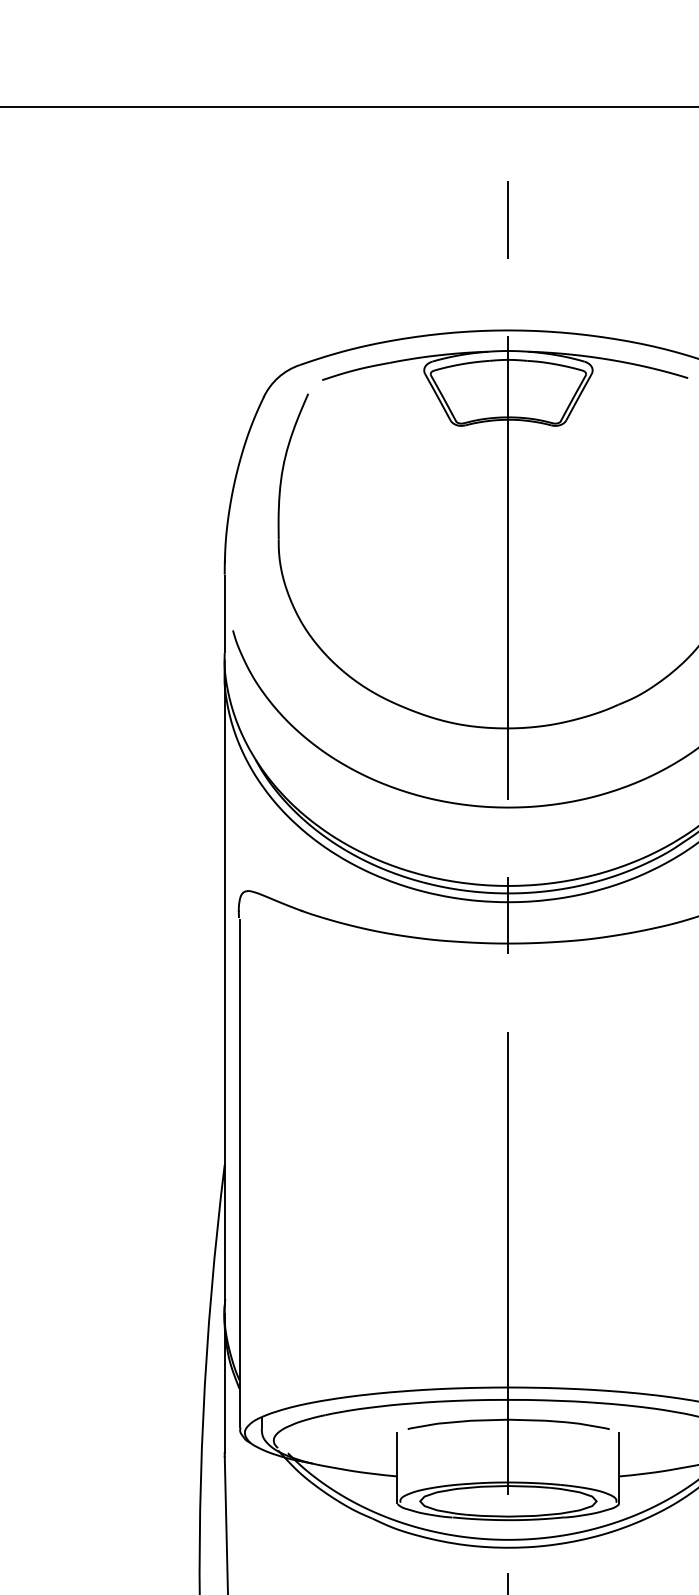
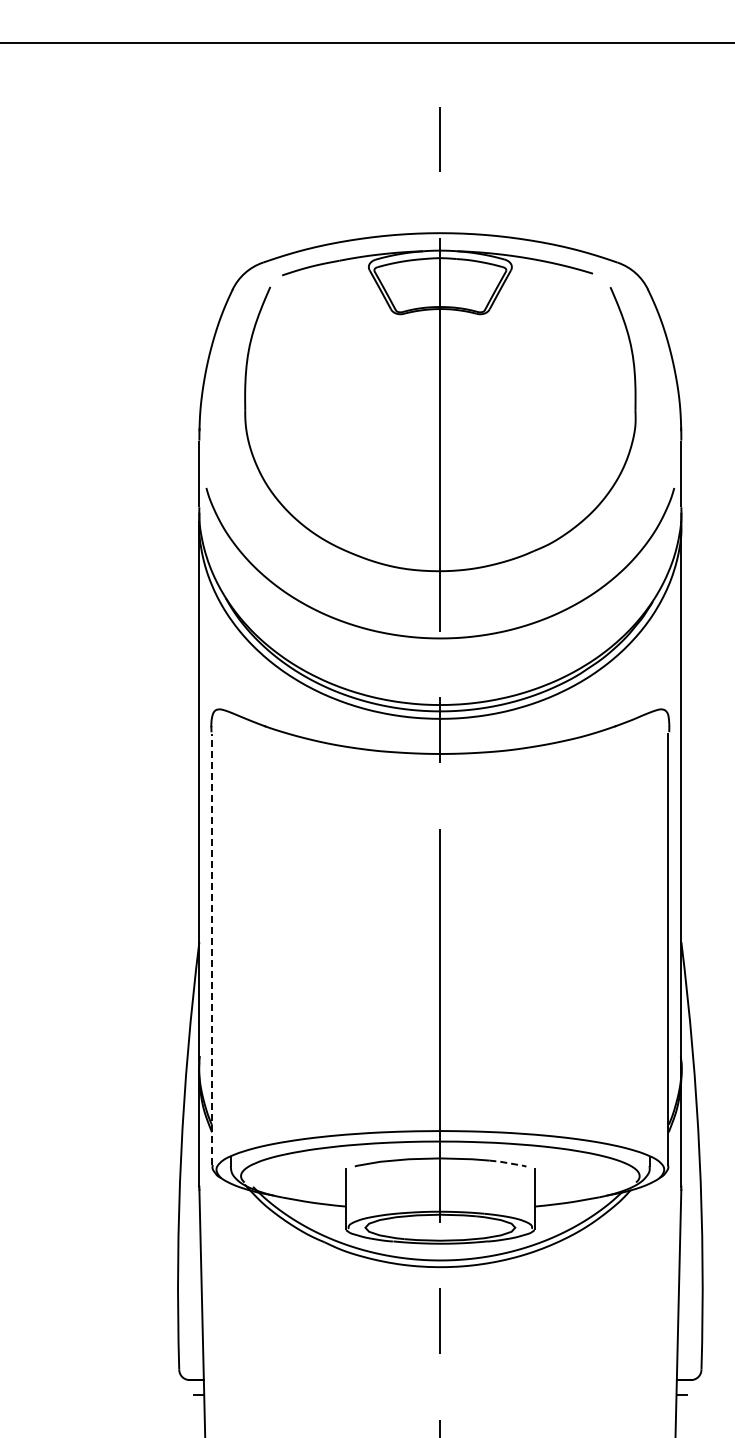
line: (240, 1172) -> (212, 948), solid -> dashed
line: (588, 1425) -> (508, 1163), solid -> dashed

